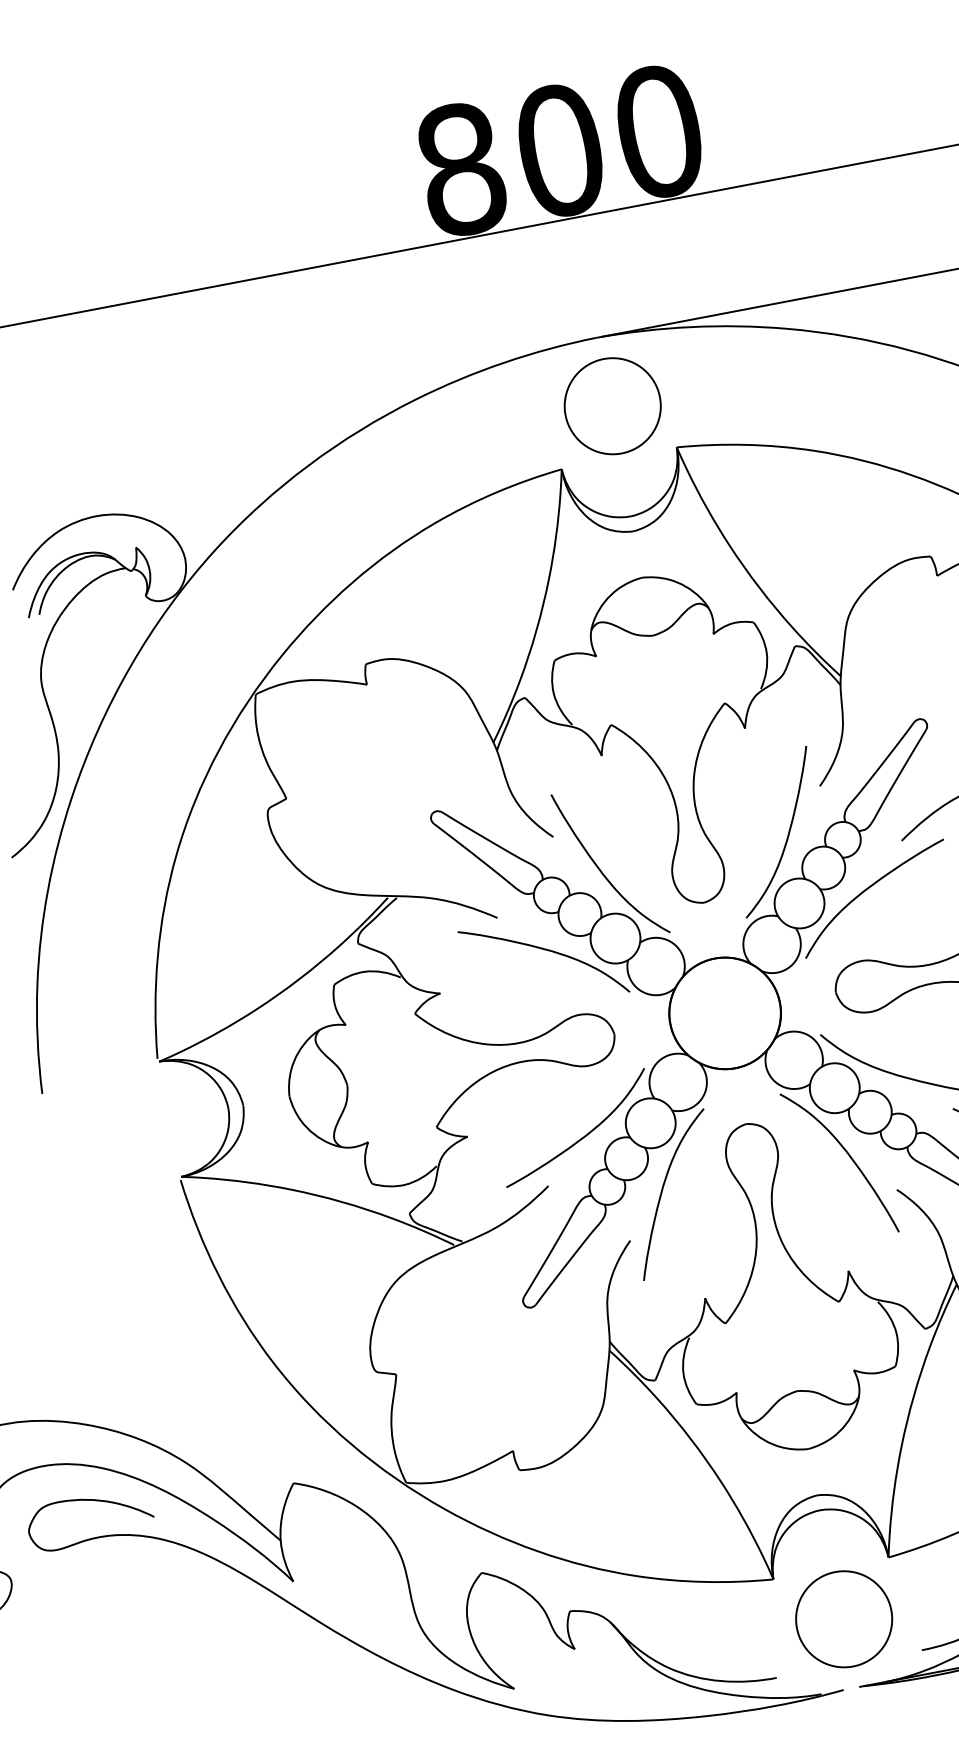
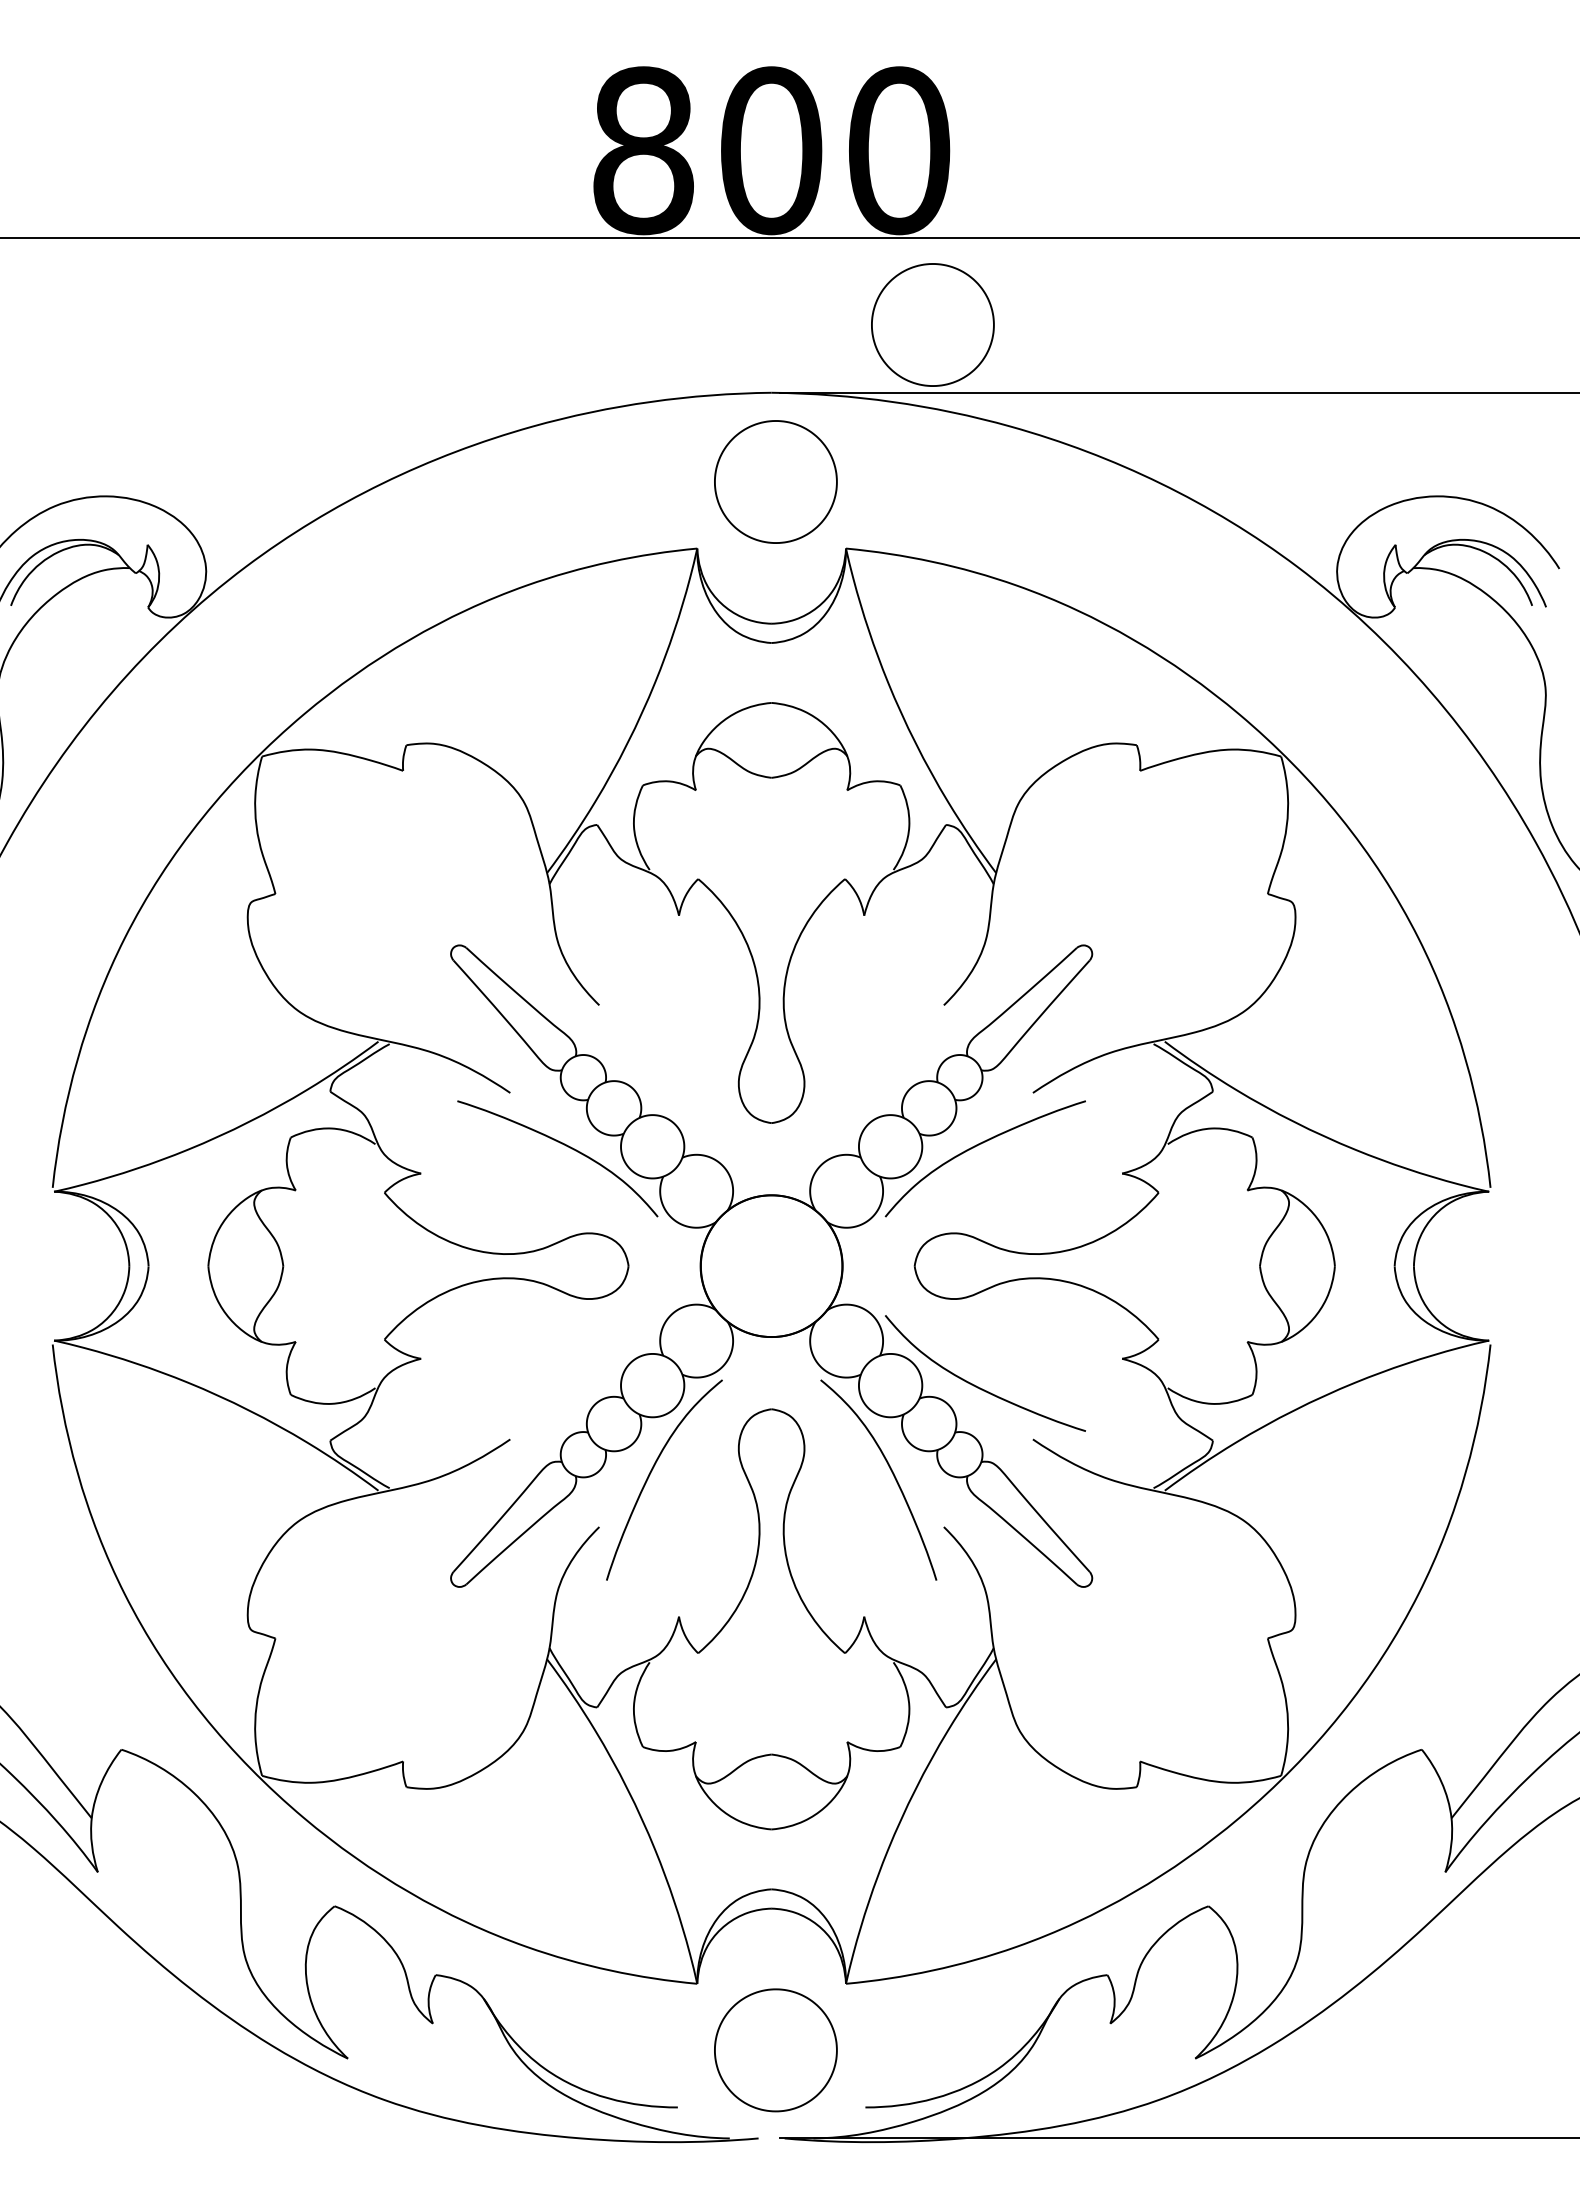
part: (710, 261) -> (932, 324), added
curve: (787, 834) -> (892, 1057), removed
curve: (600, 869) -> (650, 1057), removed
curve: (582, 1137) -> (564, 1386), removed

